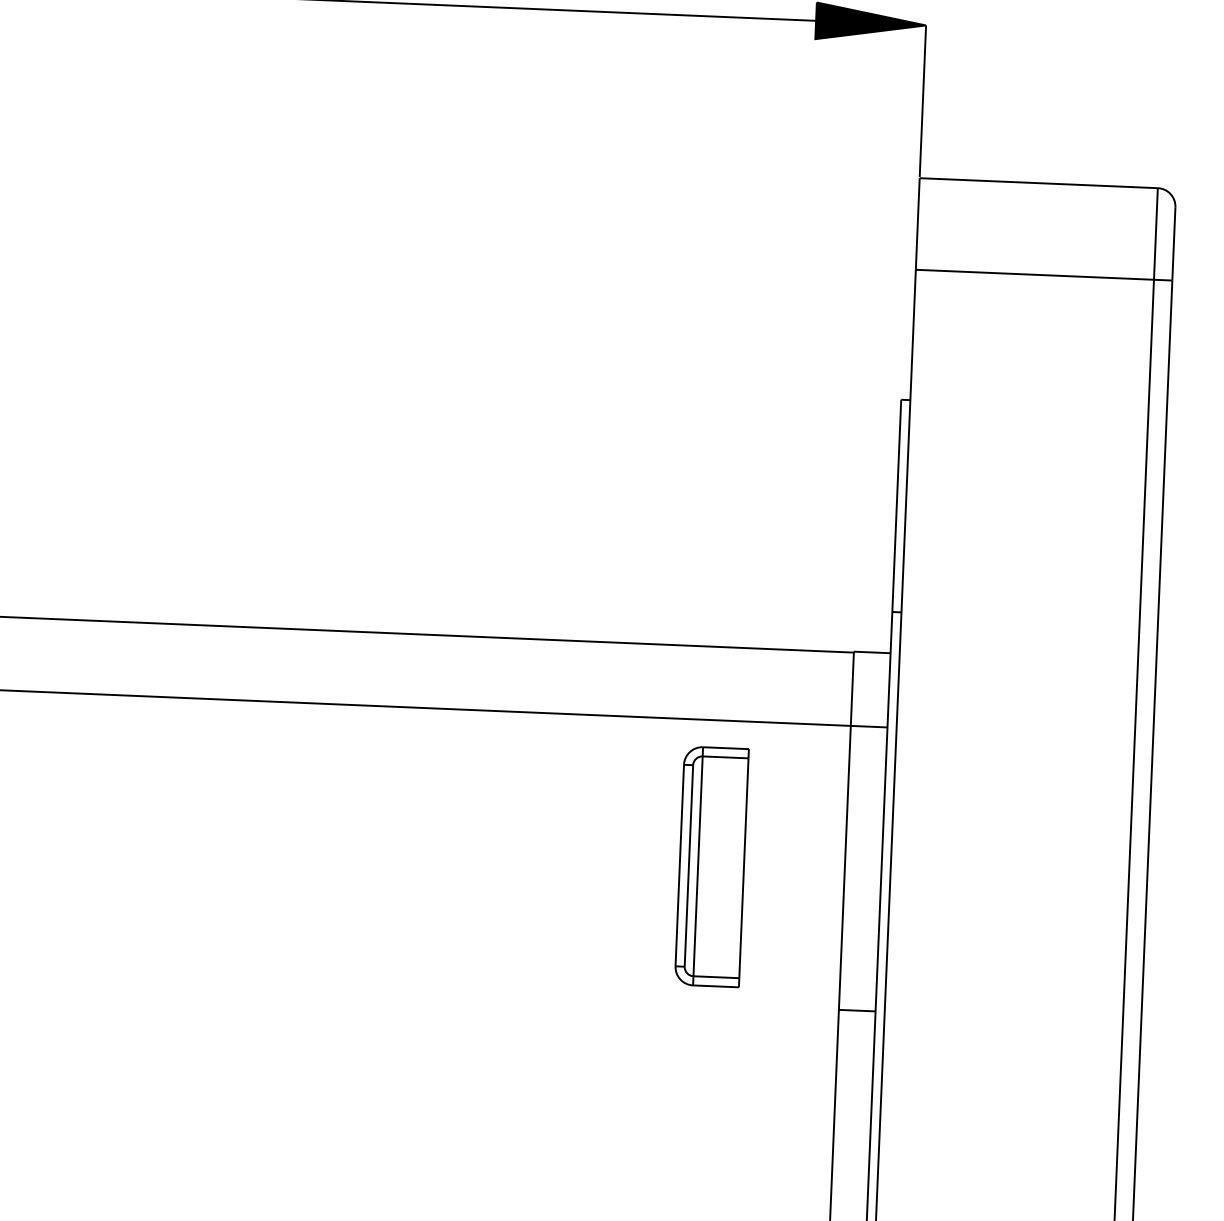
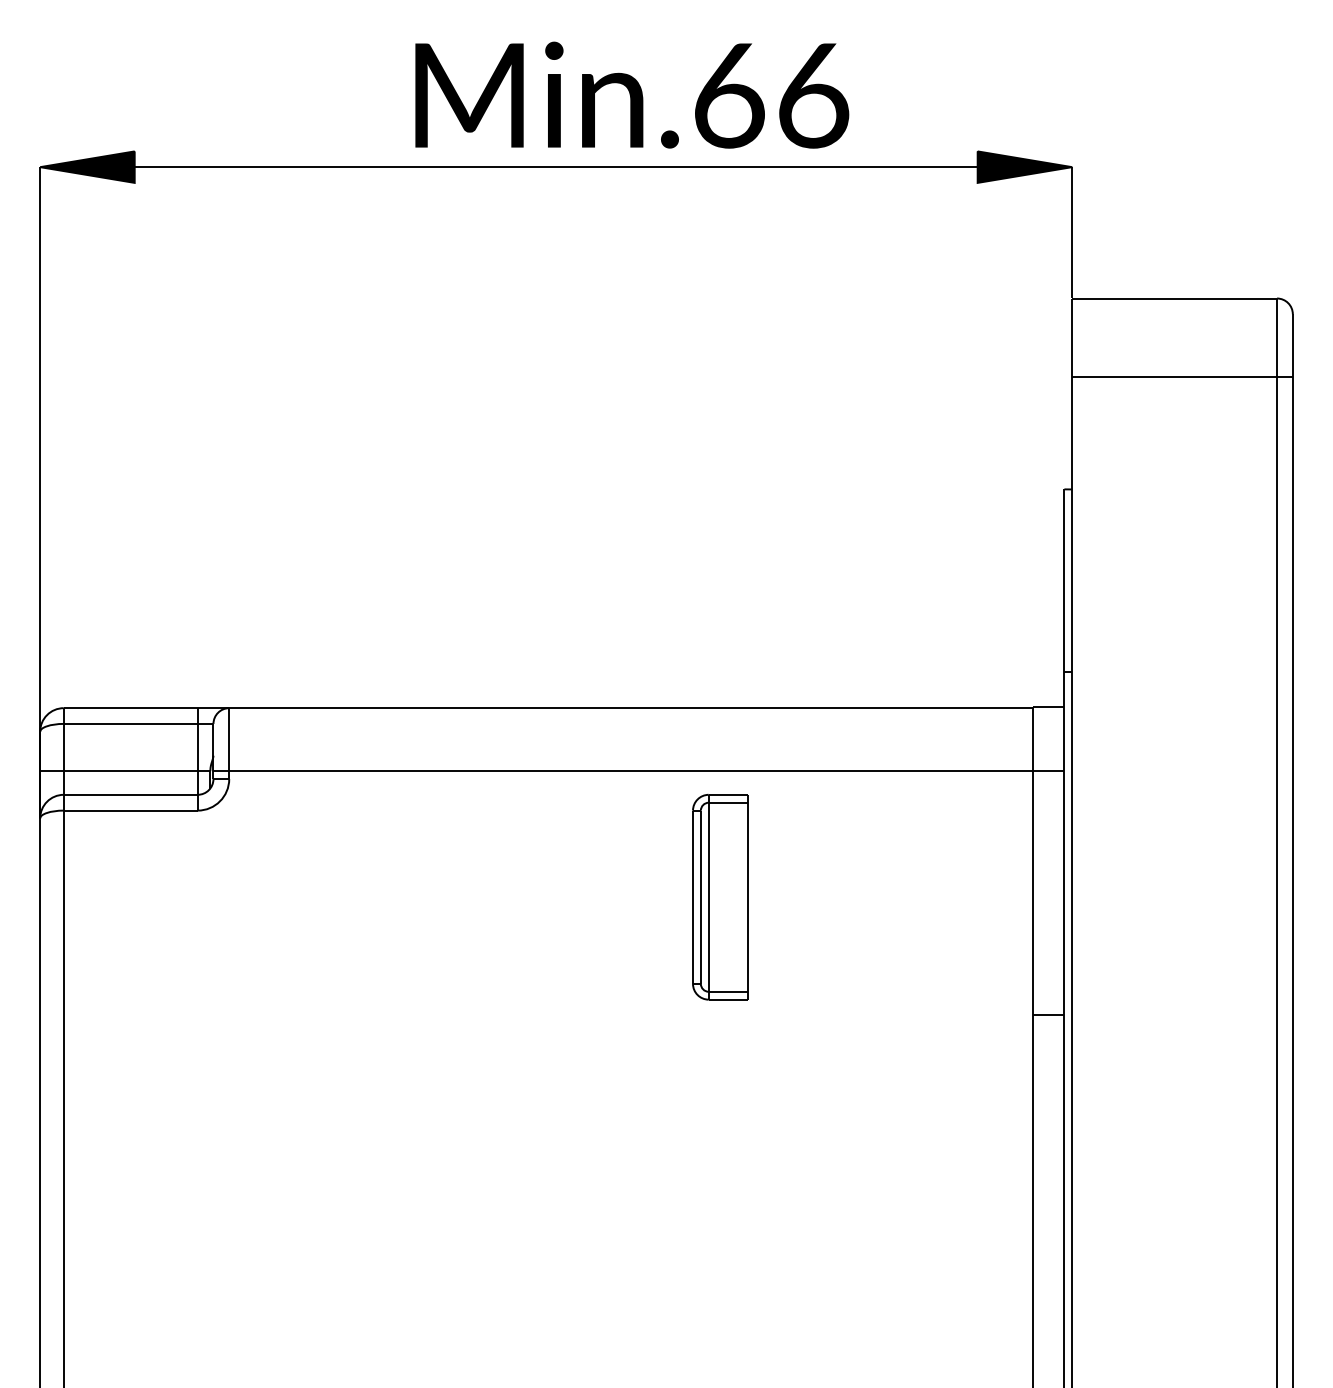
part: (711, 867) -> (720, 897), moved

